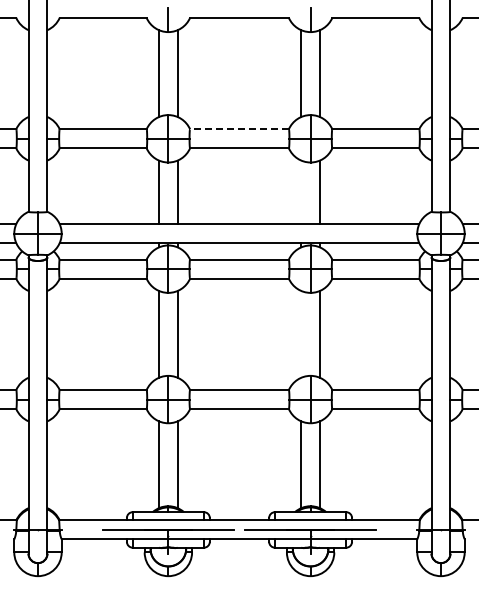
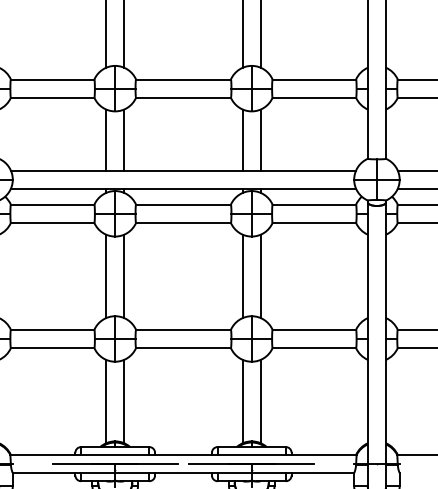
line: (239, 129) -> (183, 79), dashed -> solid
line: (301, 192) -> (243, 140), added
line: (301, 333) -> (243, 275), added

